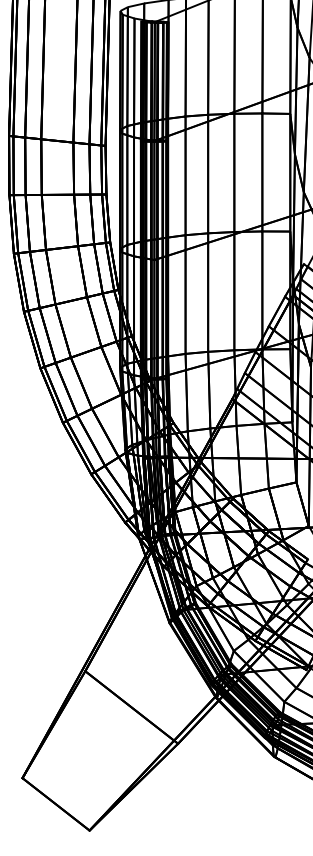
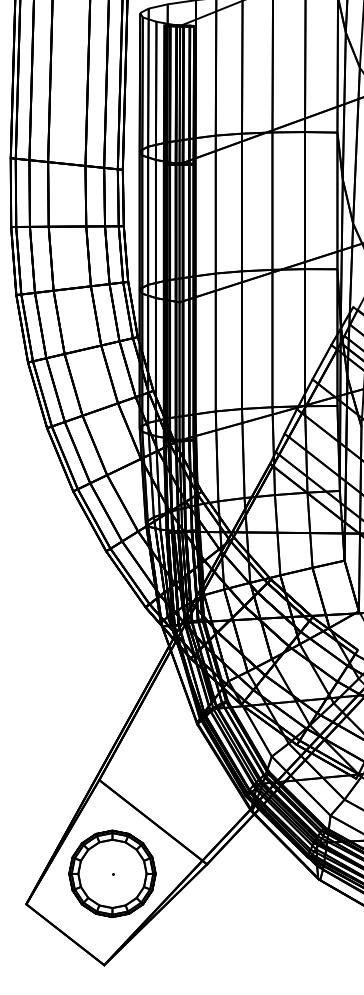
part: (96, 751) -> (112, 873), added

